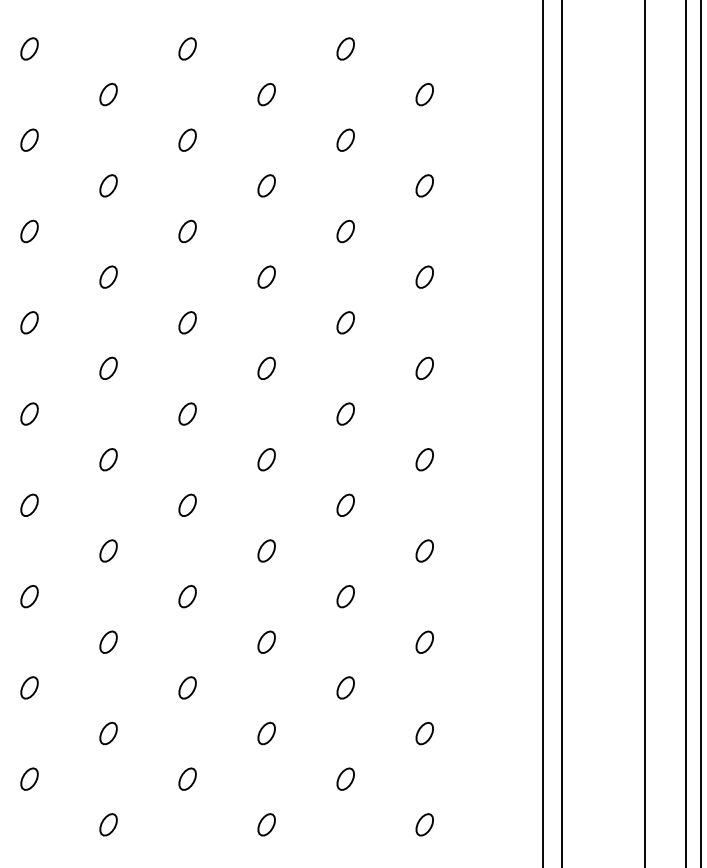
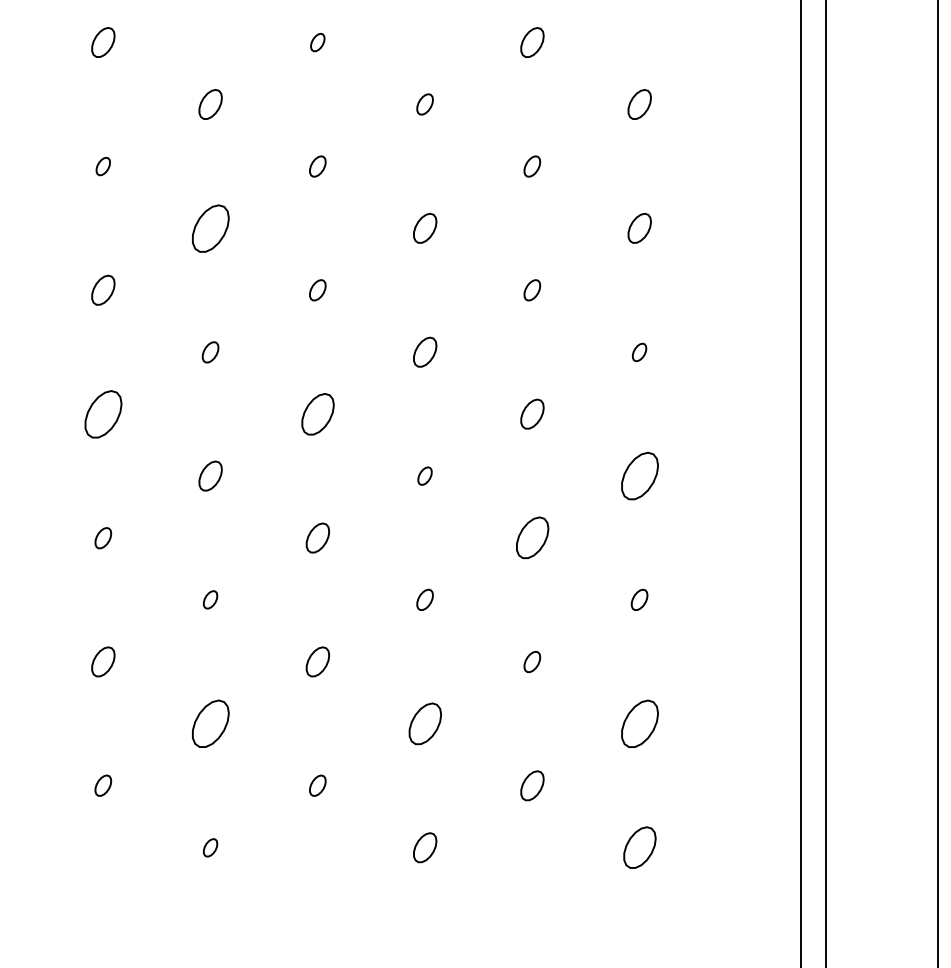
part: (187, 231) -> (317, 42), size x0.6
part: (266, 276) -> (424, 103), size x0.7
part: (29, 322) -> (103, 166), size x0.6
part: (187, 322) -> (317, 166), size x0.7
part: (345, 322) -> (532, 166), size x0.7
part: (108, 367) -> (210, 227), size x1.6
part: (187, 413) -> (317, 289), size x0.7
part: (345, 413) -> (532, 289), size x0.7
part: (108, 459) -> (210, 351), size x0.7
part: (424, 459) -> (639, 351), size x0.6
part: (29, 504) -> (103, 413), size x1.6
part: (187, 504) -> (317, 413), size x1.4
part: (266, 550) -> (424, 475), size x0.6
part: (424, 550) -> (639, 475), size x1.6
part: (29, 596) -> (103, 537), size x0.7
part: (345, 596) -> (532, 537), size x1.4
part: (108, 641) -> (210, 598), size x0.6
part: (266, 641) -> (424, 598), size x0.7
part: (424, 641) -> (639, 598), size x0.7
part: (345, 687) -> (532, 661), size x0.7
part: (108, 733) -> (210, 723), size x1.6
part: (266, 733) -> (424, 723), size x1.4
part: (424, 733) -> (639, 723), size x1.6
part: (29, 778) -> (103, 784), size x0.7
part: (187, 778) -> (317, 784), size x0.7
part: (108, 824) -> (210, 847), size x0.6
part: (424, 824) -> (639, 847), size x1.4

